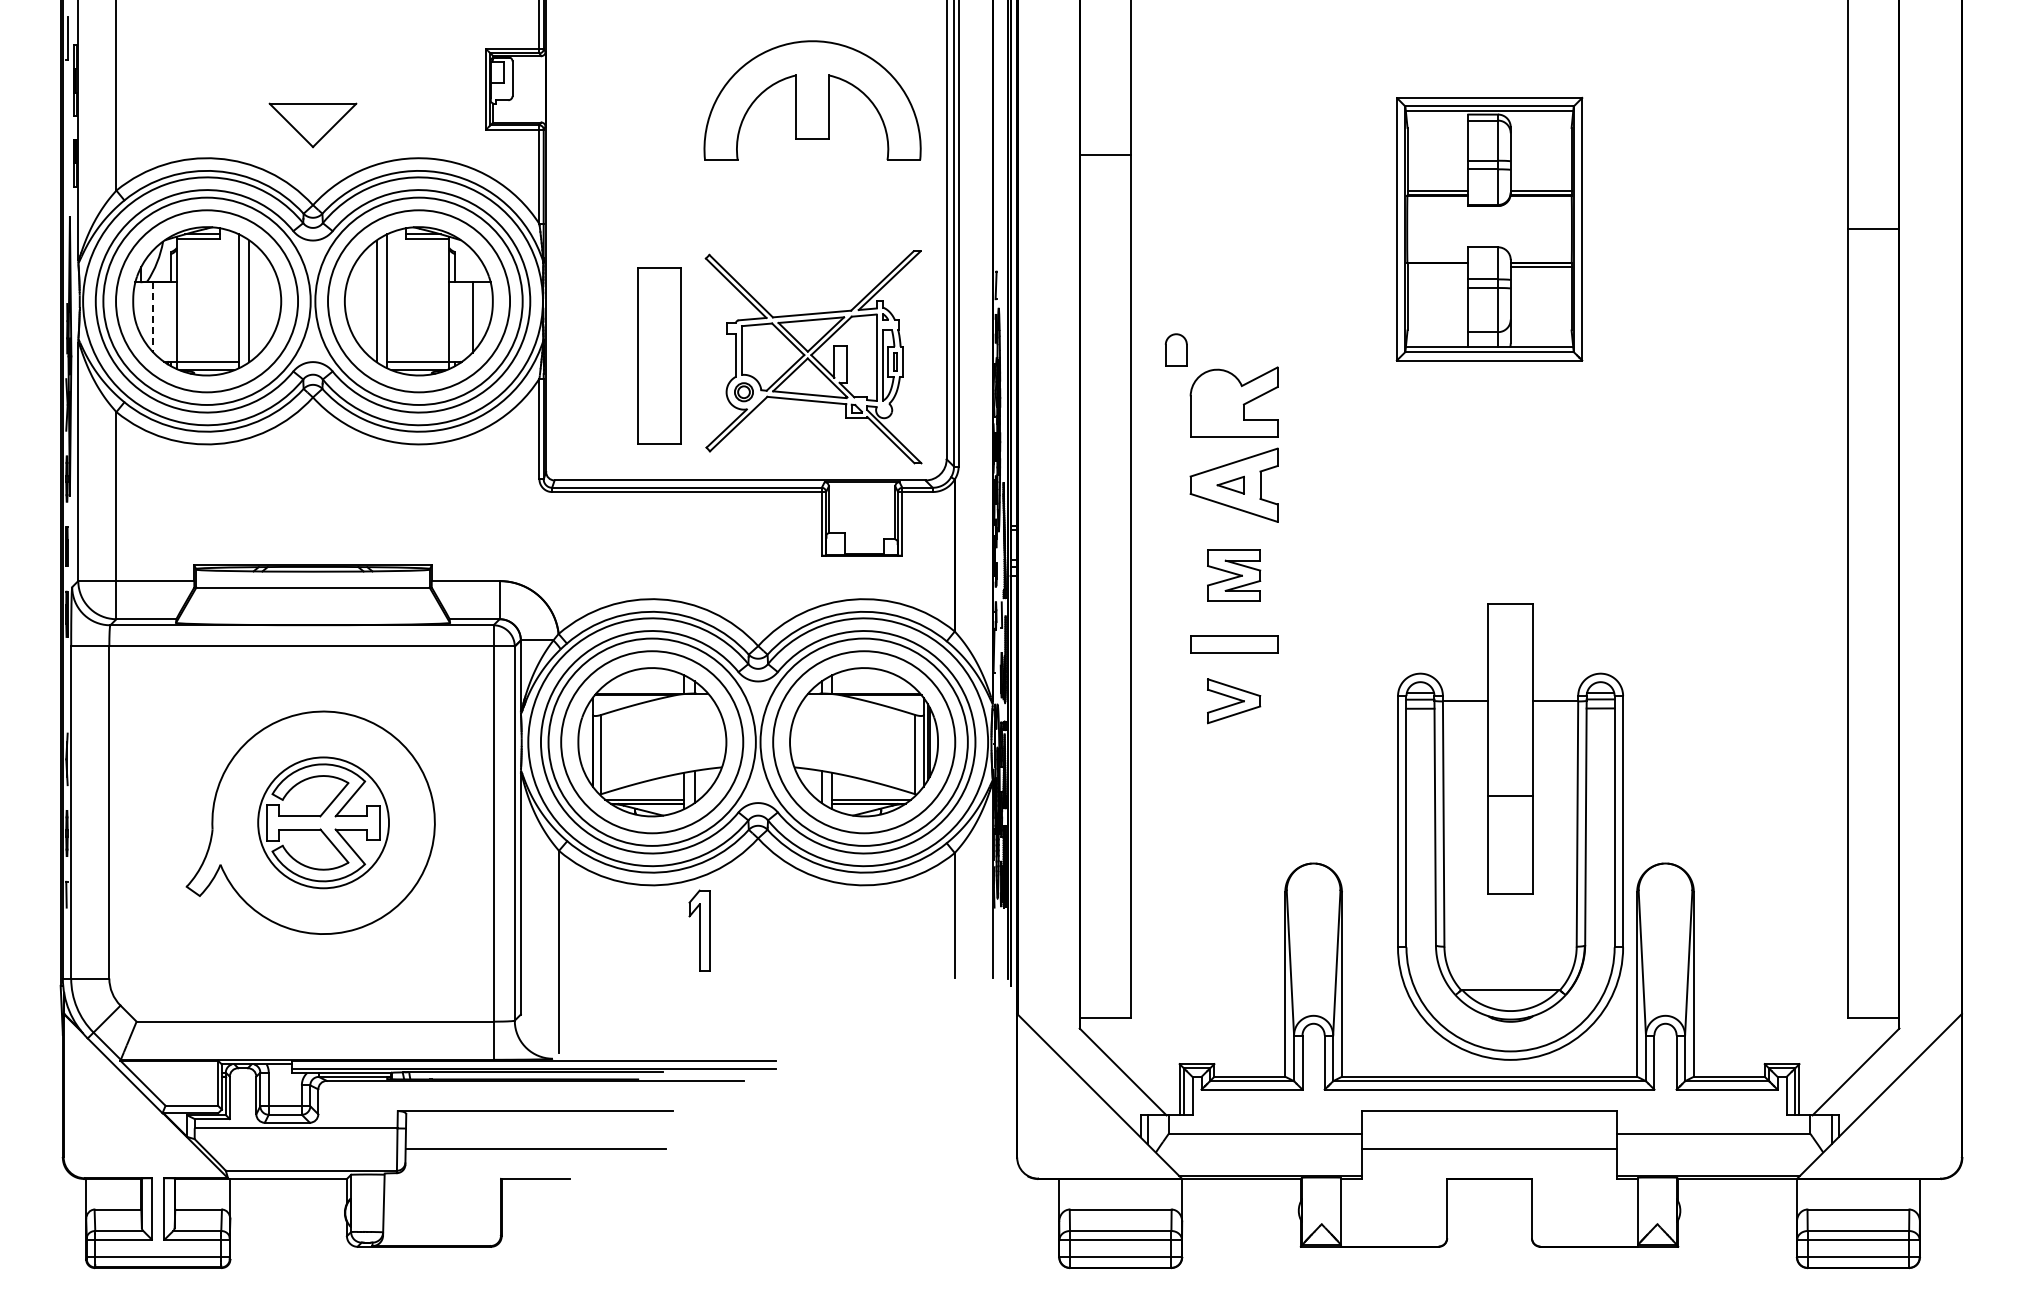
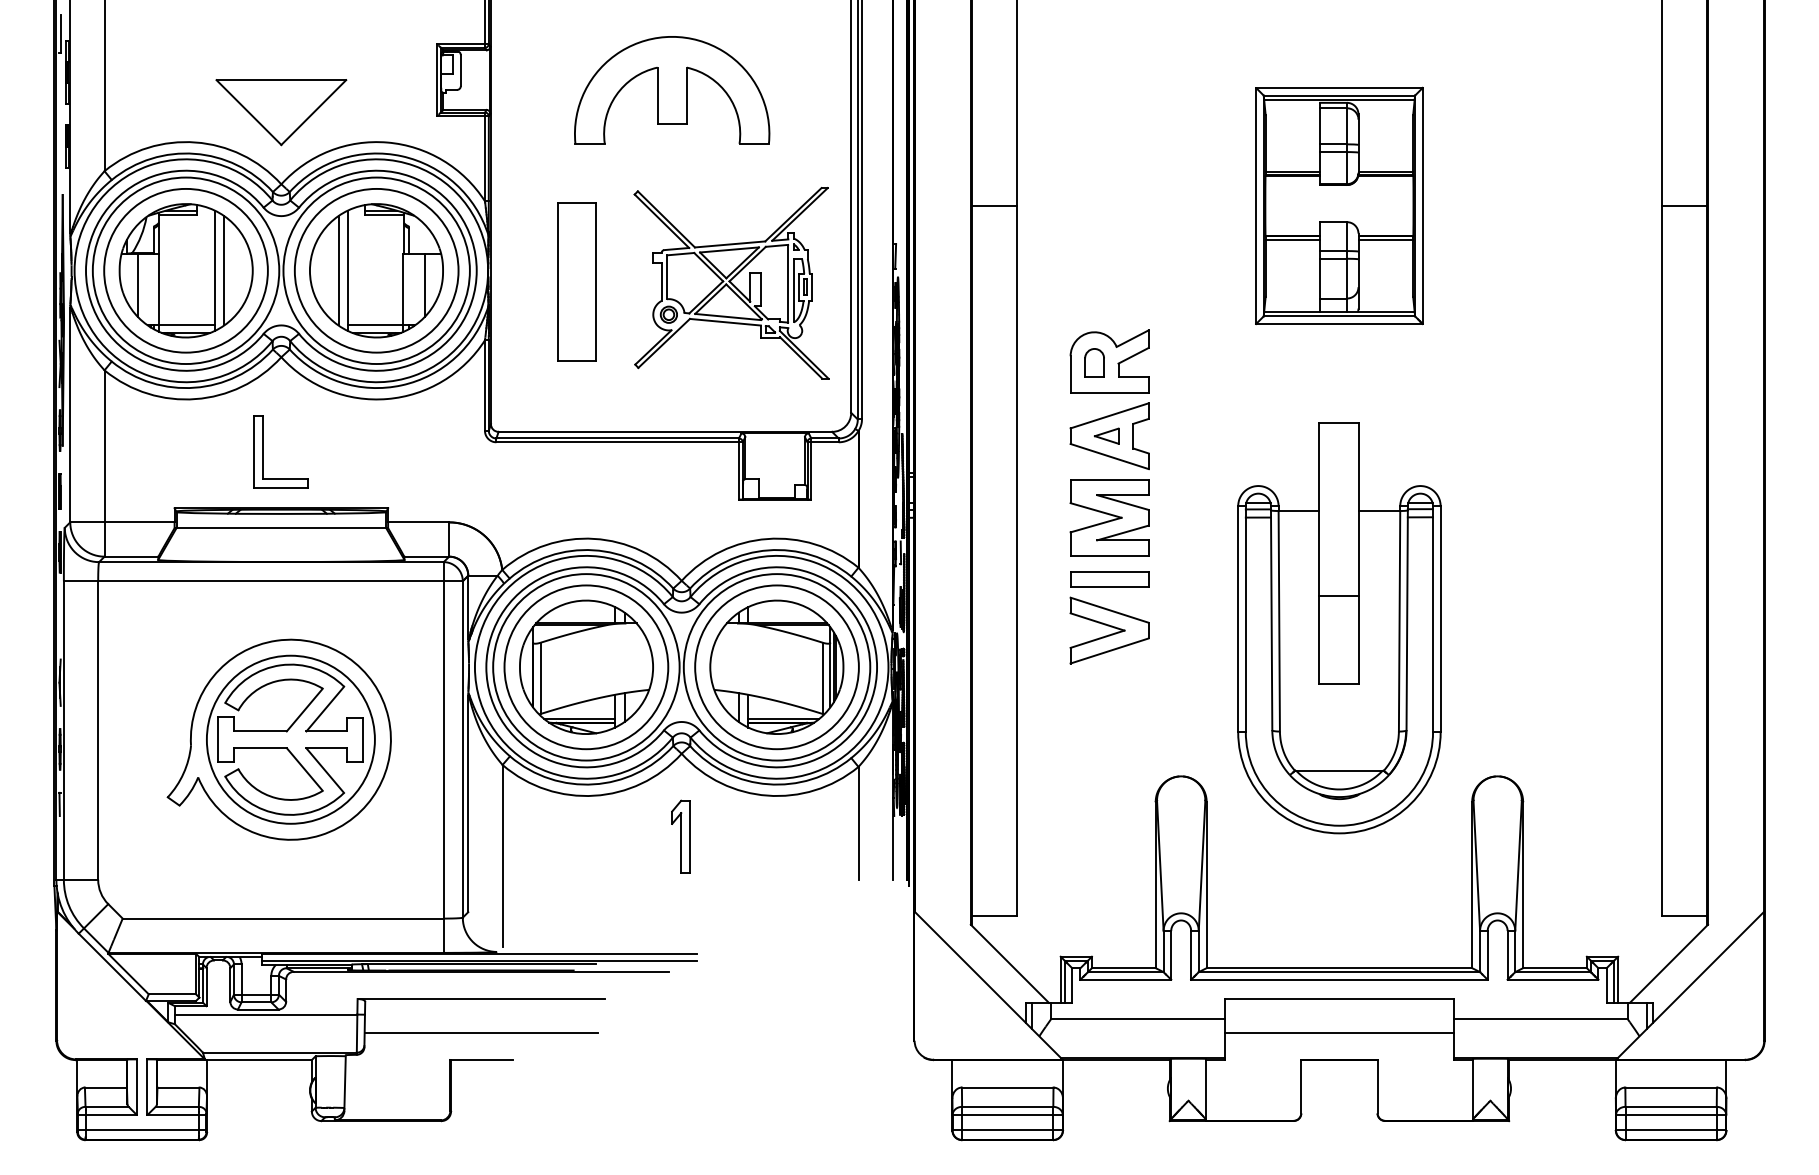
part: (812, 100) -> (672, 90), moved
part: (312, 125) -> (280, 112), size x1.67
line: (1105, 155) -> (994, 206), moved
line: (1437, 267) -> (1292, 240), added
line: (153, 317) -> (137, 285), dashed -> solid
part: (1175, 349) -> (1093, 362), moved
part: (659, 355) -> (576, 281), moved
part: (813, 357) -> (731, 283), moved
part: (293, 502) -> (263, 451), added
part: (1233, 575) -> (1109, 517), size x1.67
part: (1233, 700) -> (1109, 629), size x1.67
part: (323, 822) -> (290, 739), size x1.43
part: (1510, 831) -> (1339, 627), moved
part: (699, 930) -> (681, 836), moved

